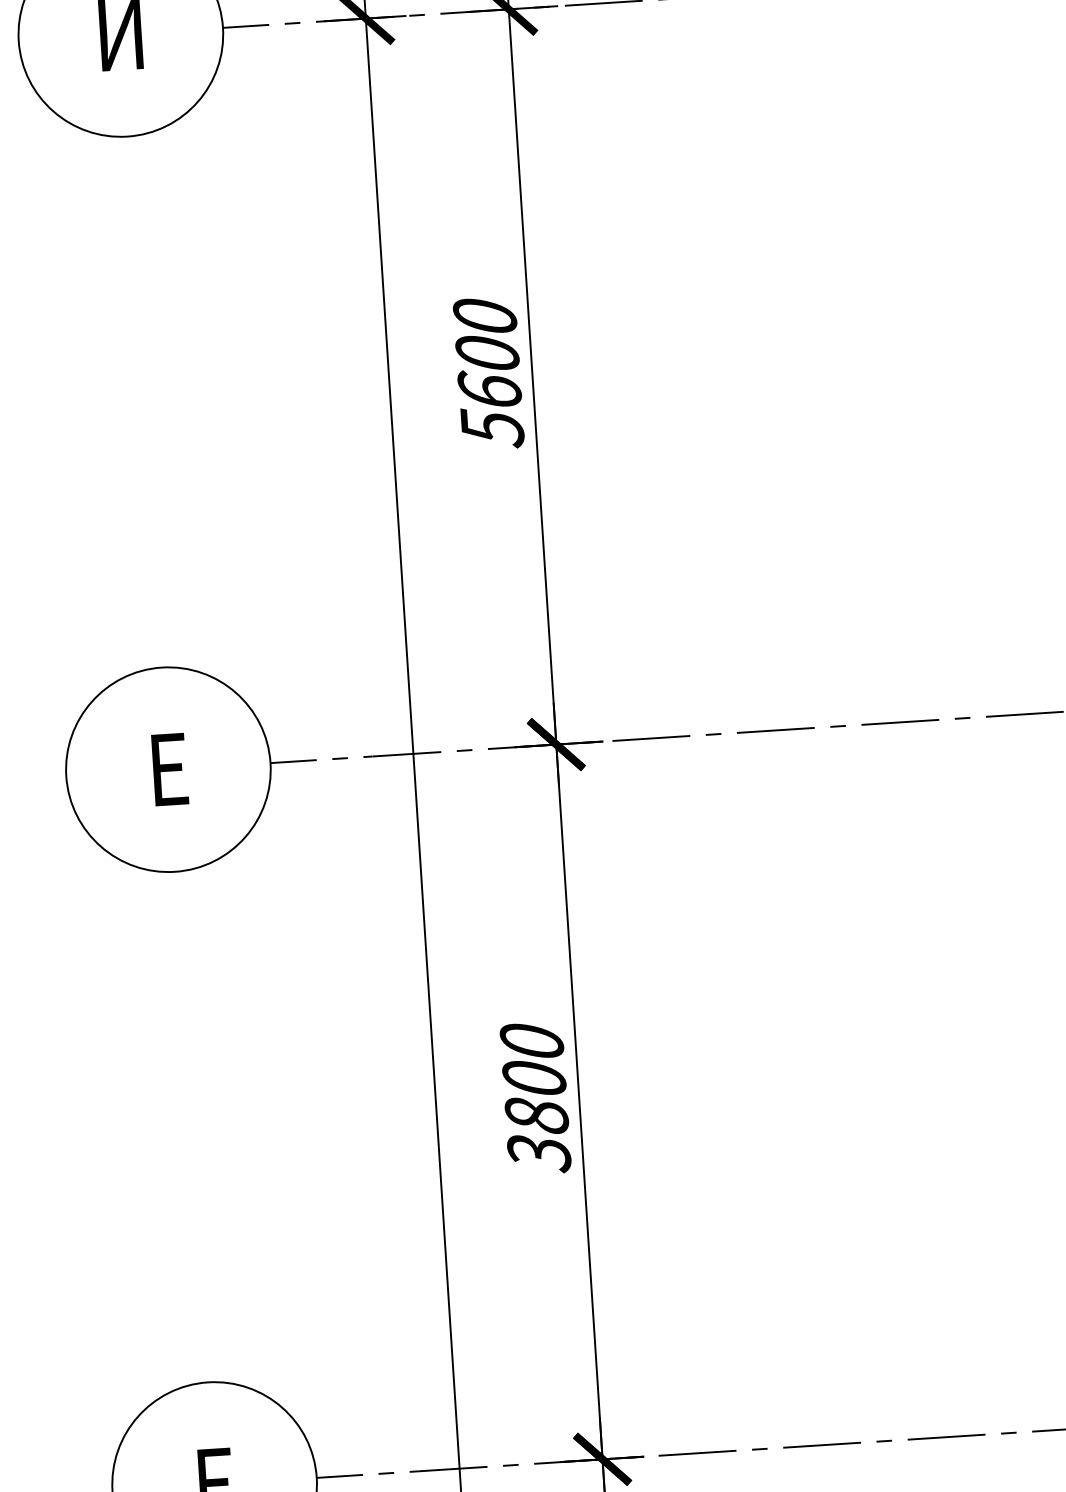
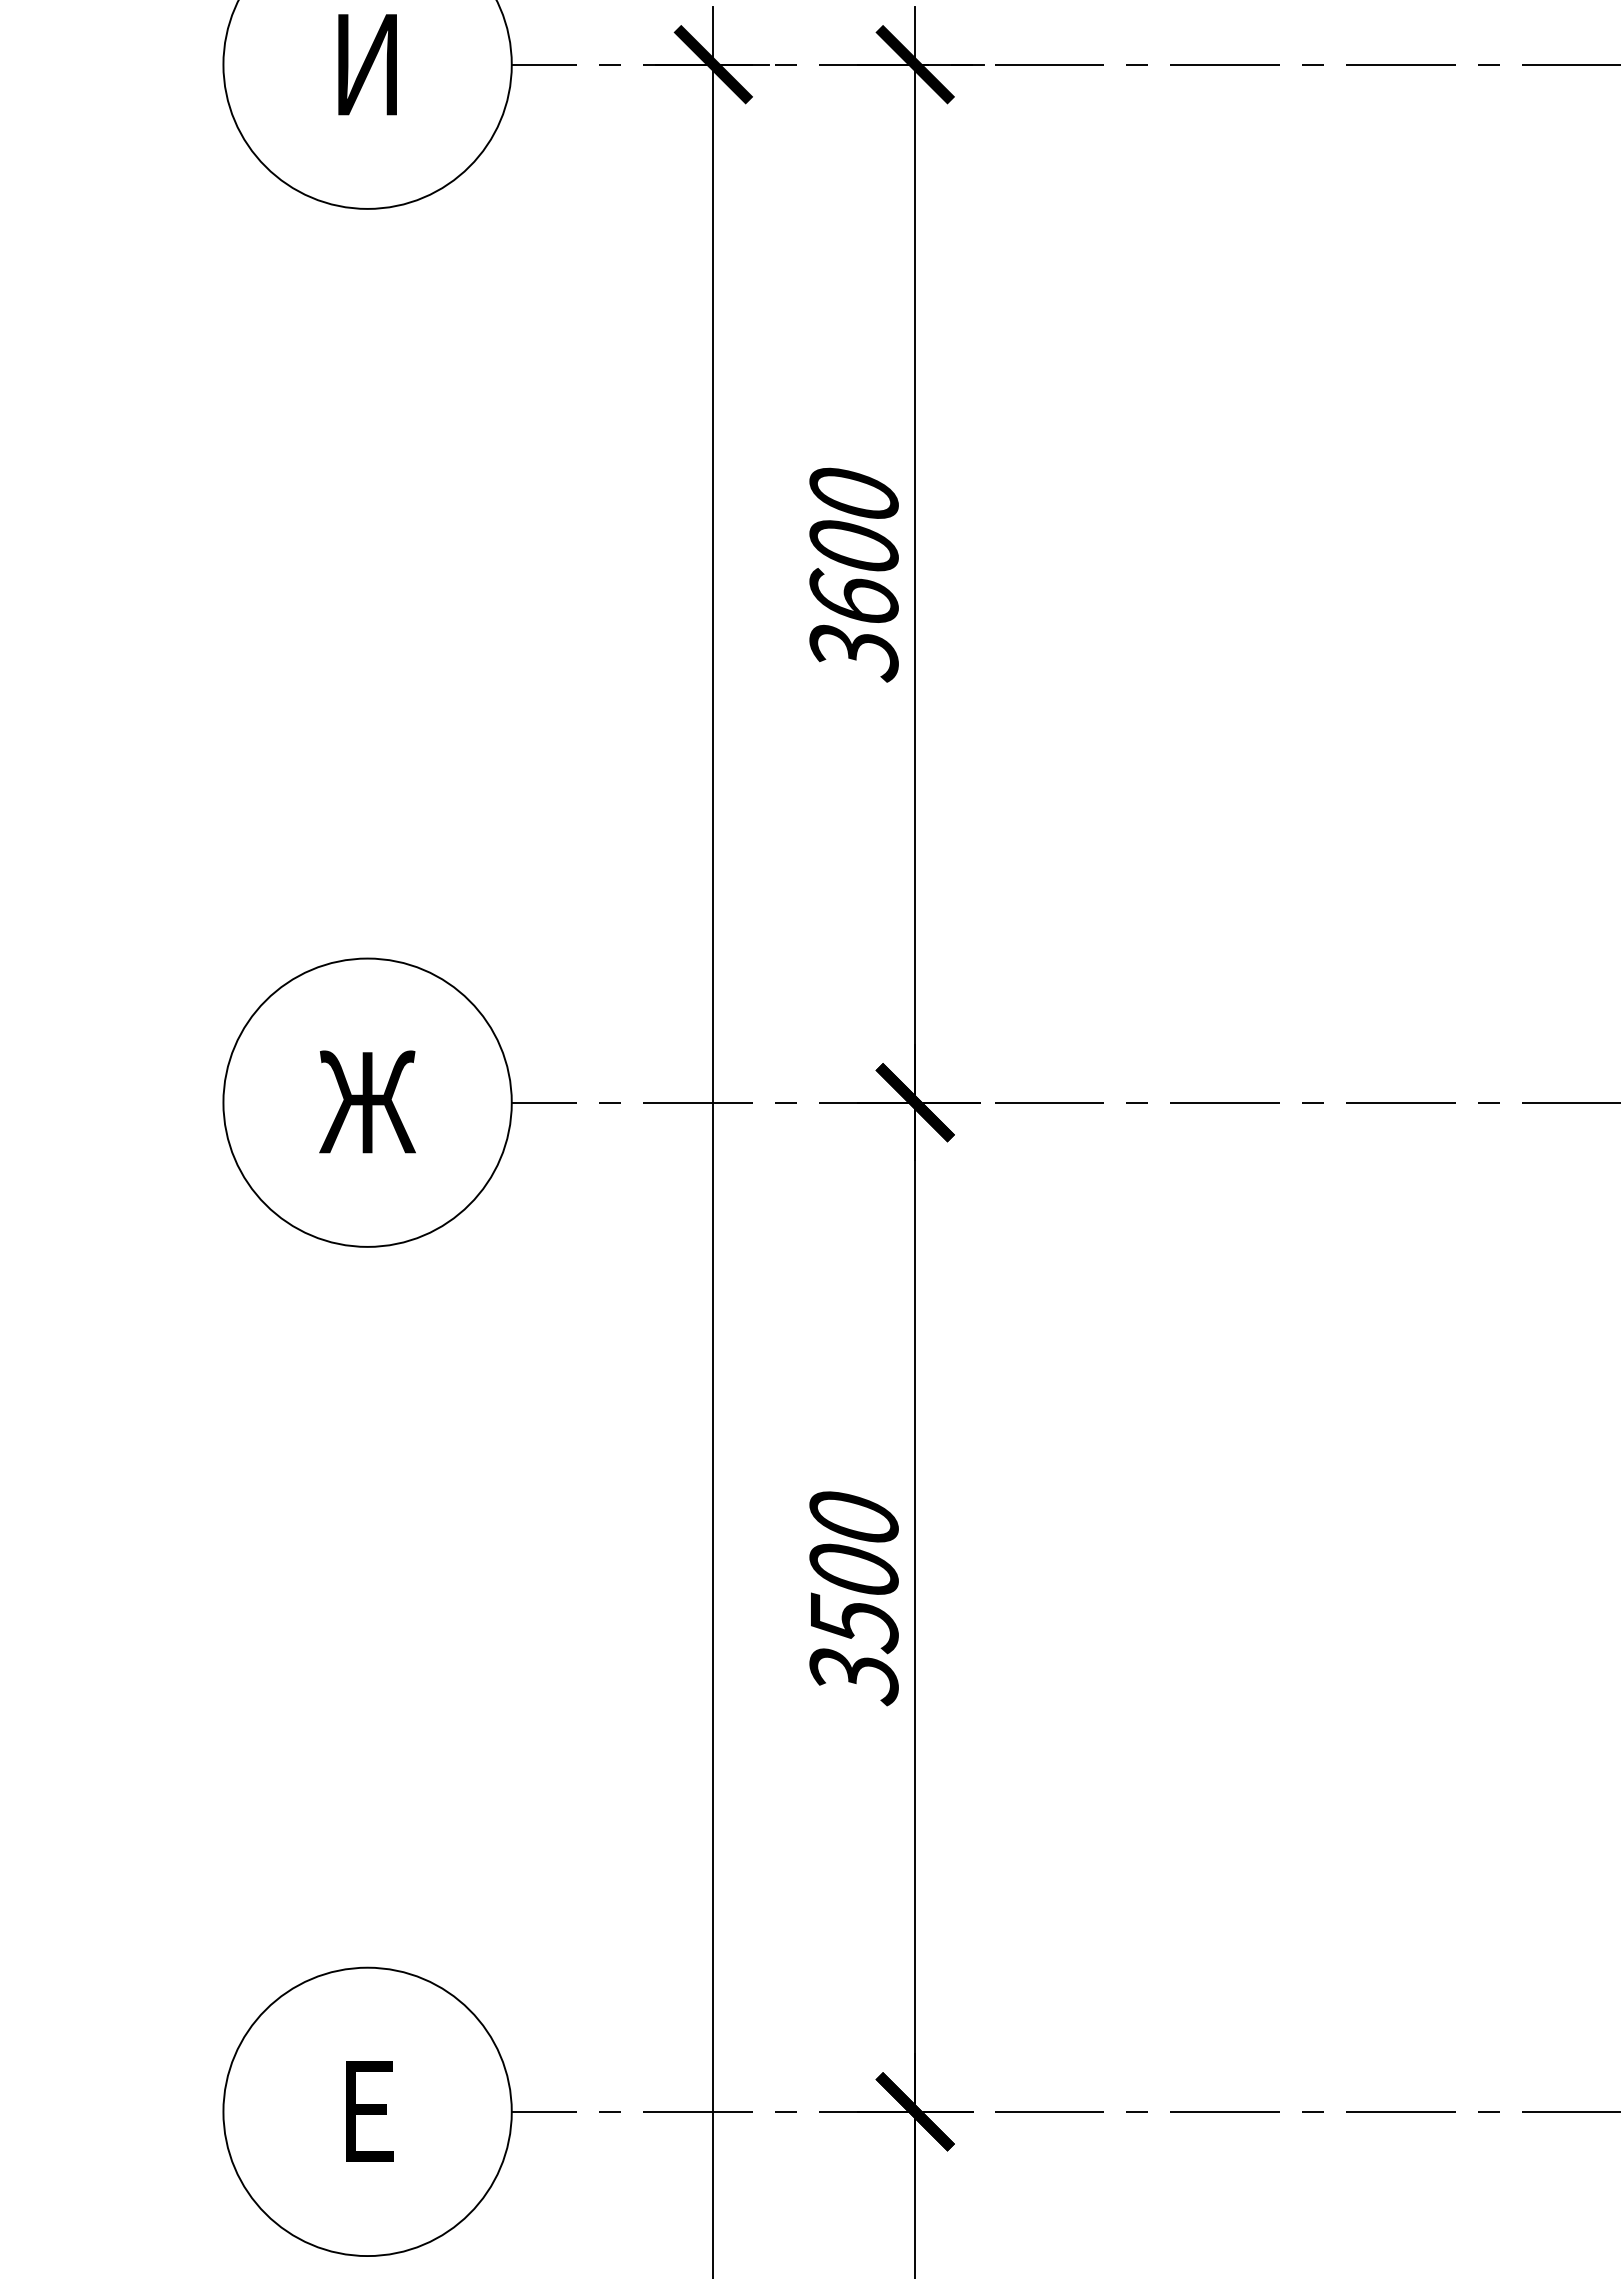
text: (491, 427) -> (853, 651), 5600 -> 3600
text: (168, 768) -> (367, 1101), Е -> Ж
text: (536, 1116) -> (853, 1623), 3800 -> 3500

